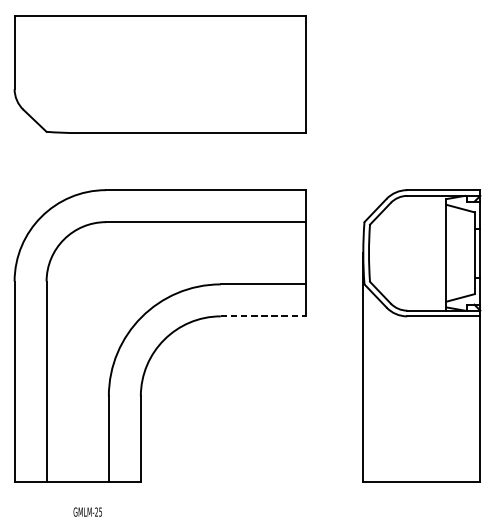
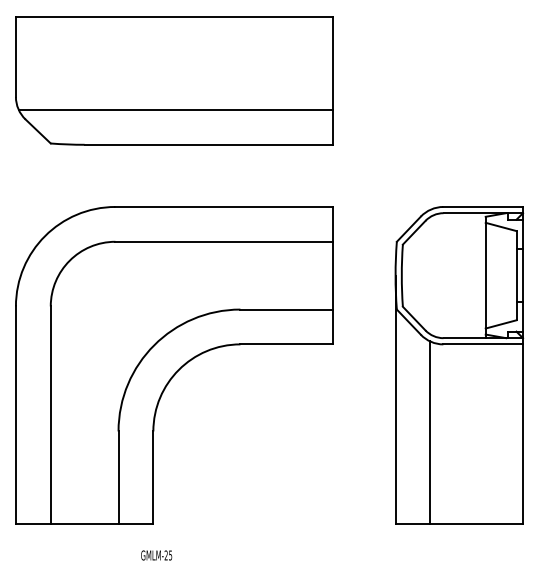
line: (161, 101) -> (175, 110), added
line: (264, 316) -> (287, 344), dashed -> solid
line: (395, 397) -> (430, 432), added
text: (87, 512) -> (156, 555), moved

